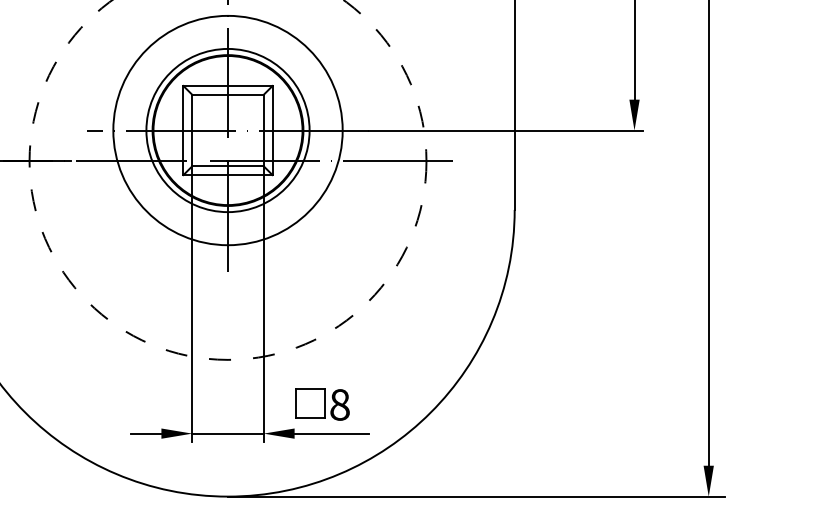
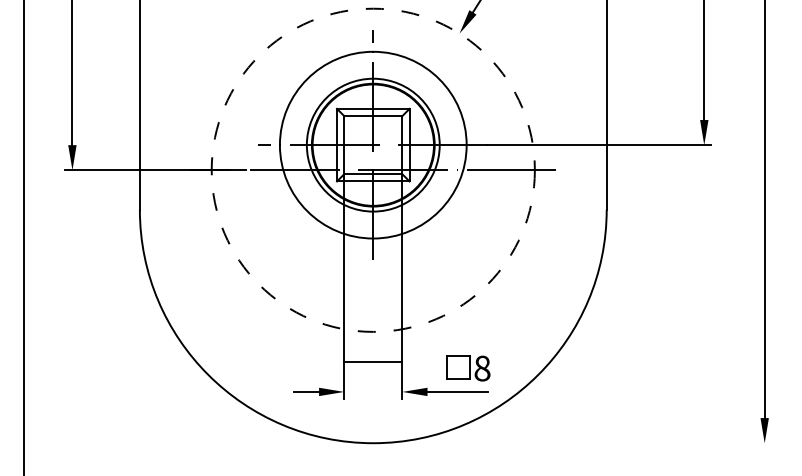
part: (322, 404) -> (468, 368), moved
line: (228, 433) -> (373, 361), moved
line: (476, 496) -> (575, 443), removed

